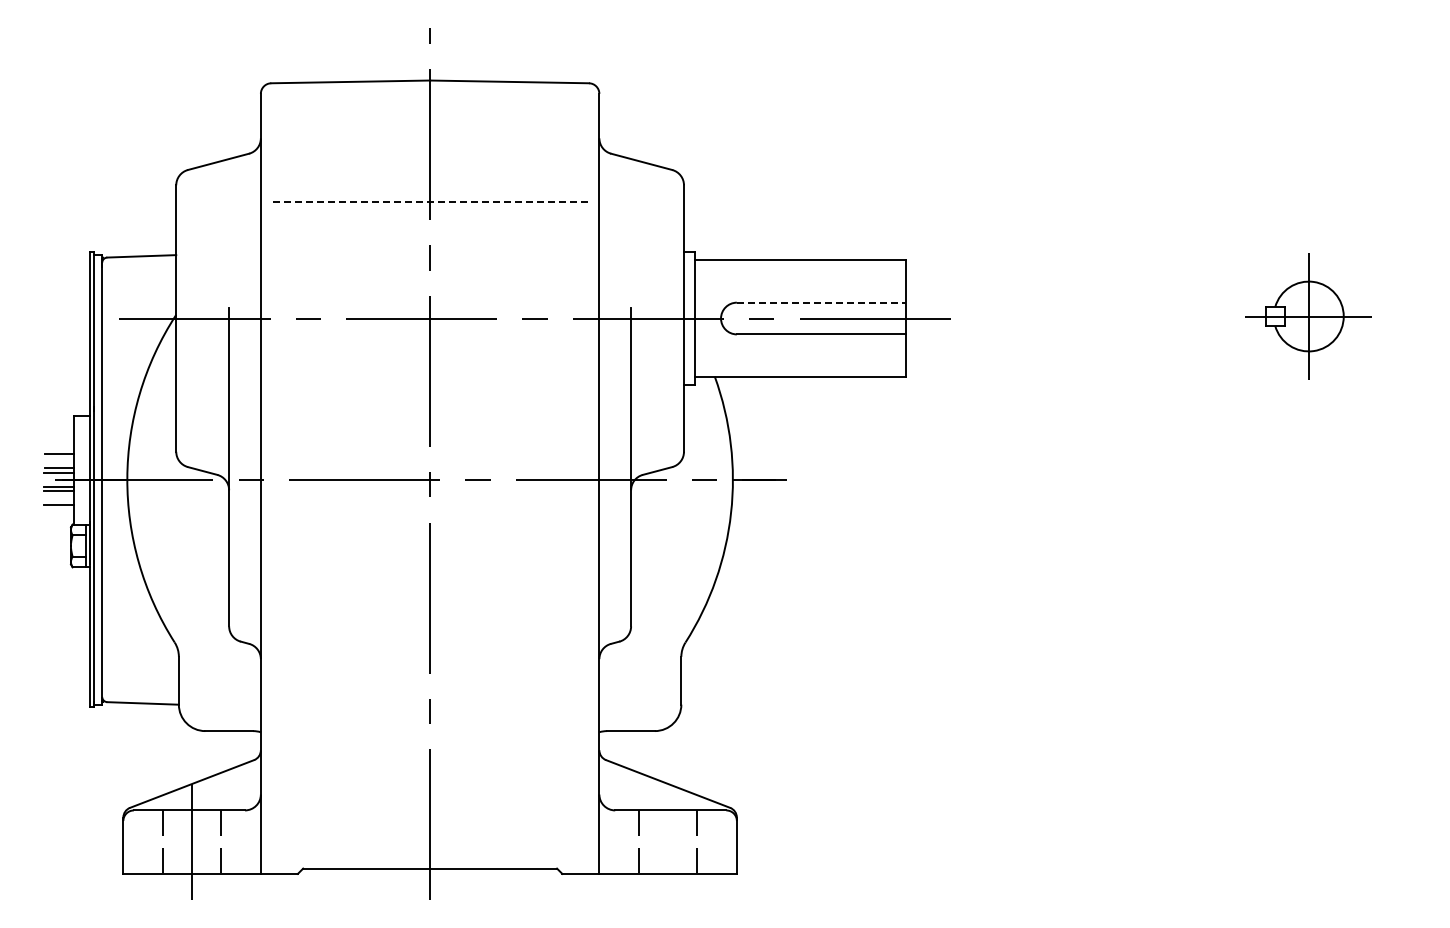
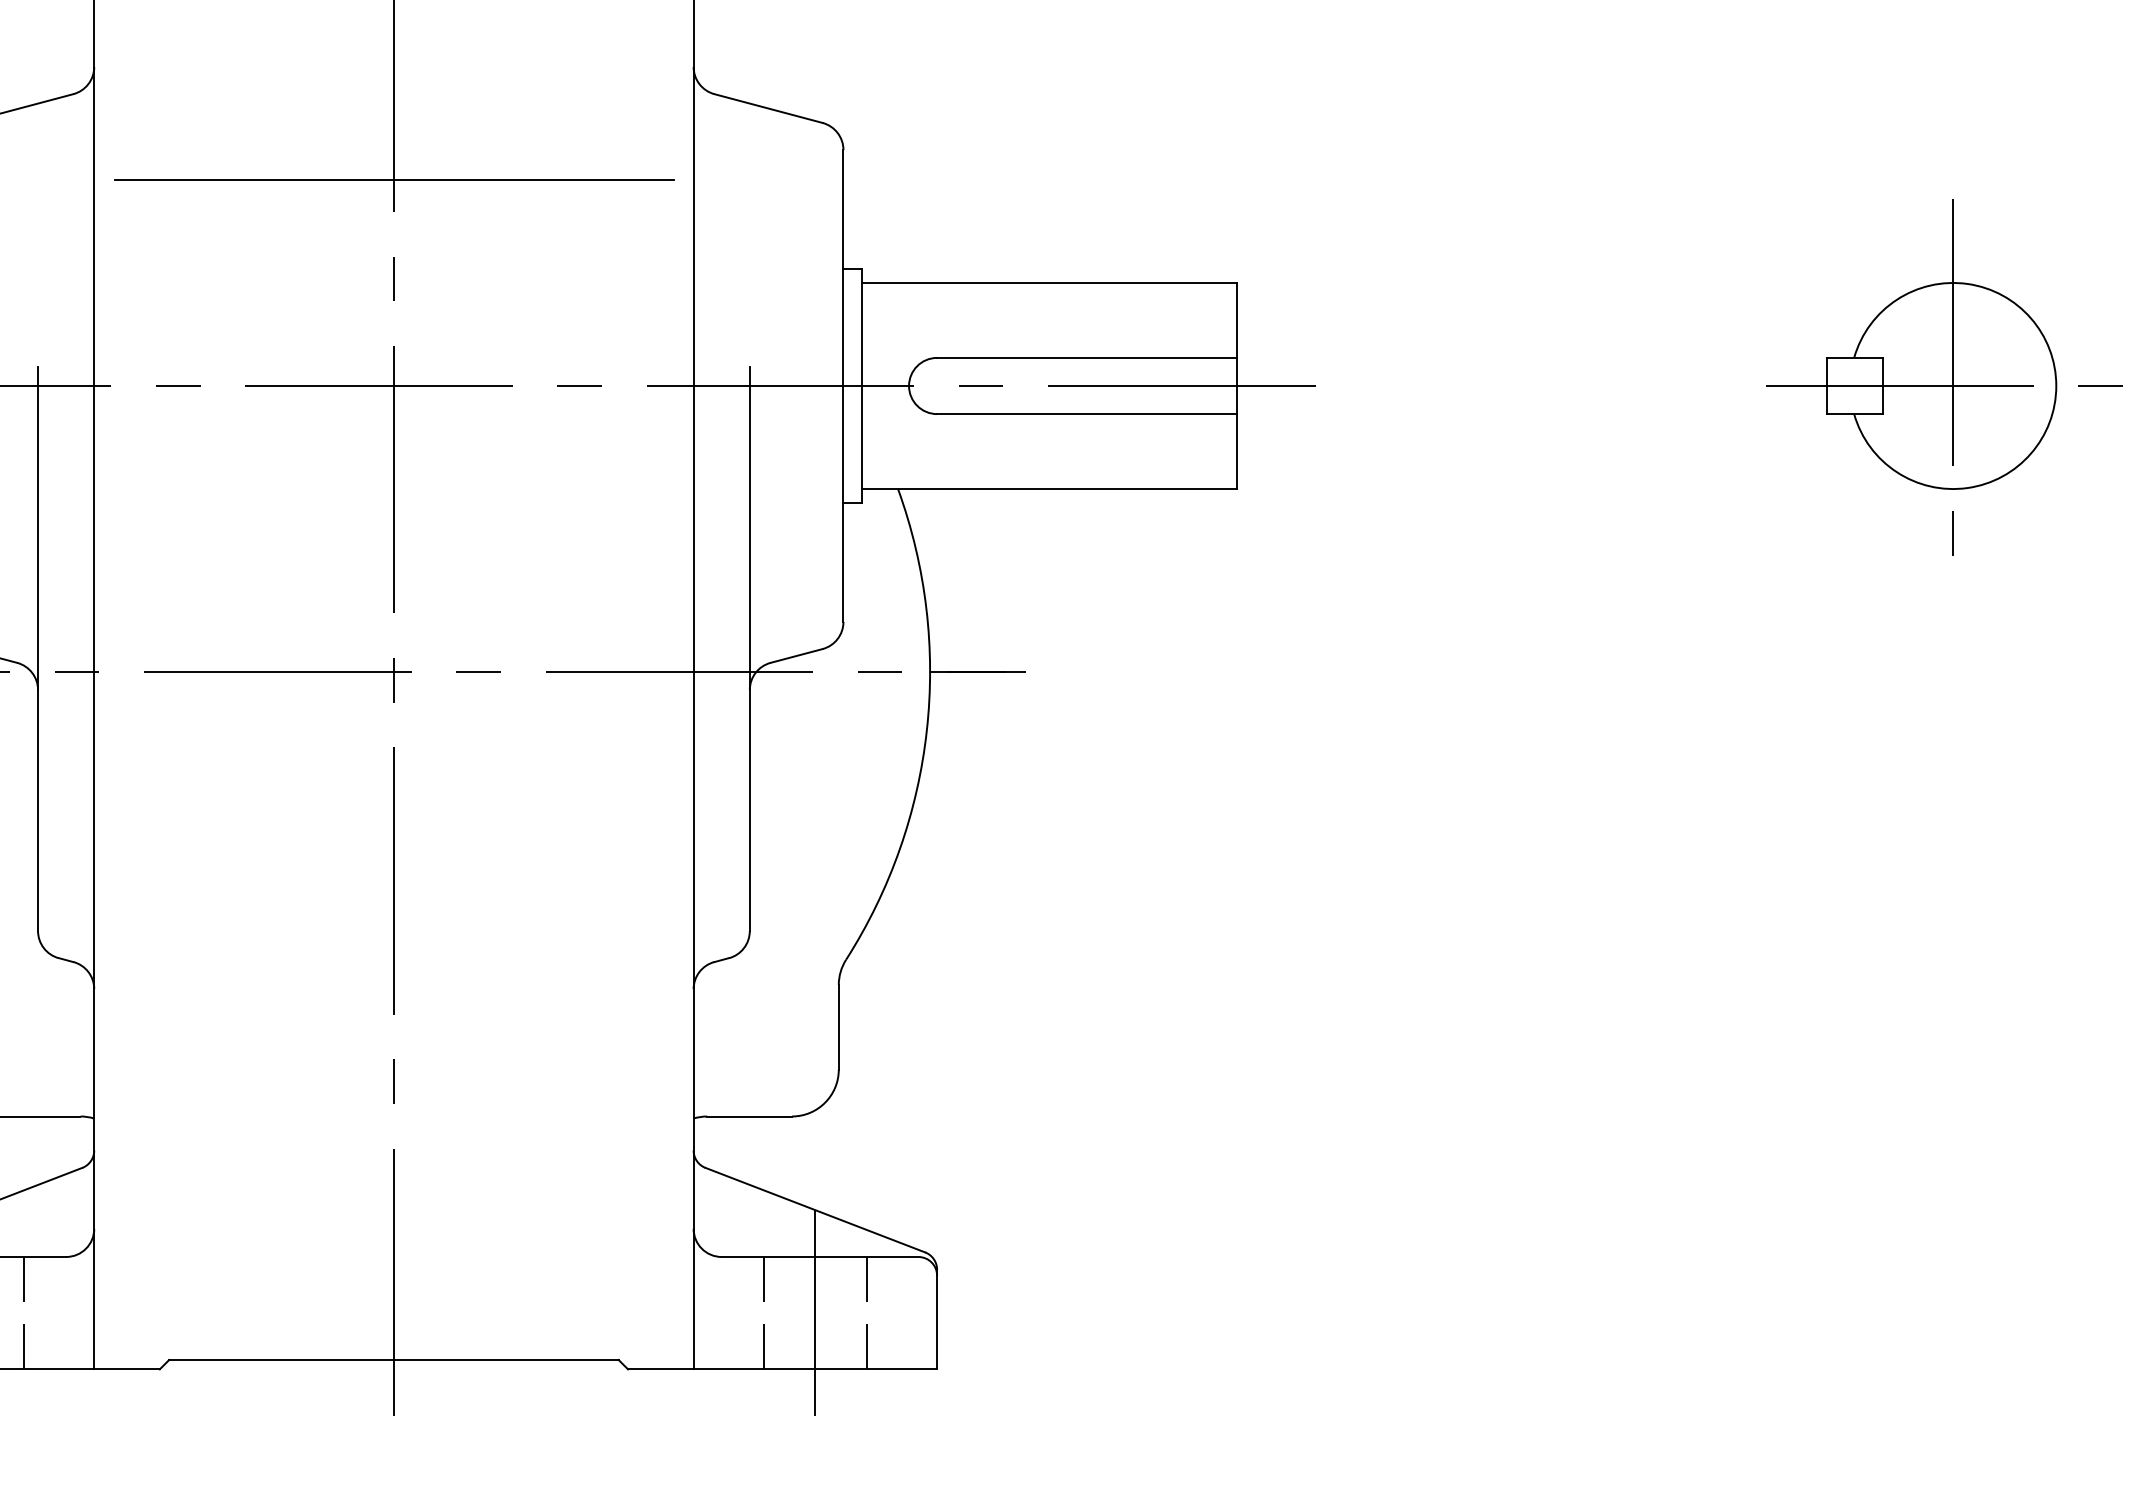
line: (430, 202) -> (394, 180), dashed -> solid
line: (821, 302) -> (1086, 357), dashed -> solid
part: (1305, 313) -> (1943, 377), size x1.67
line: (668, 841) -> (816, 1312), added

